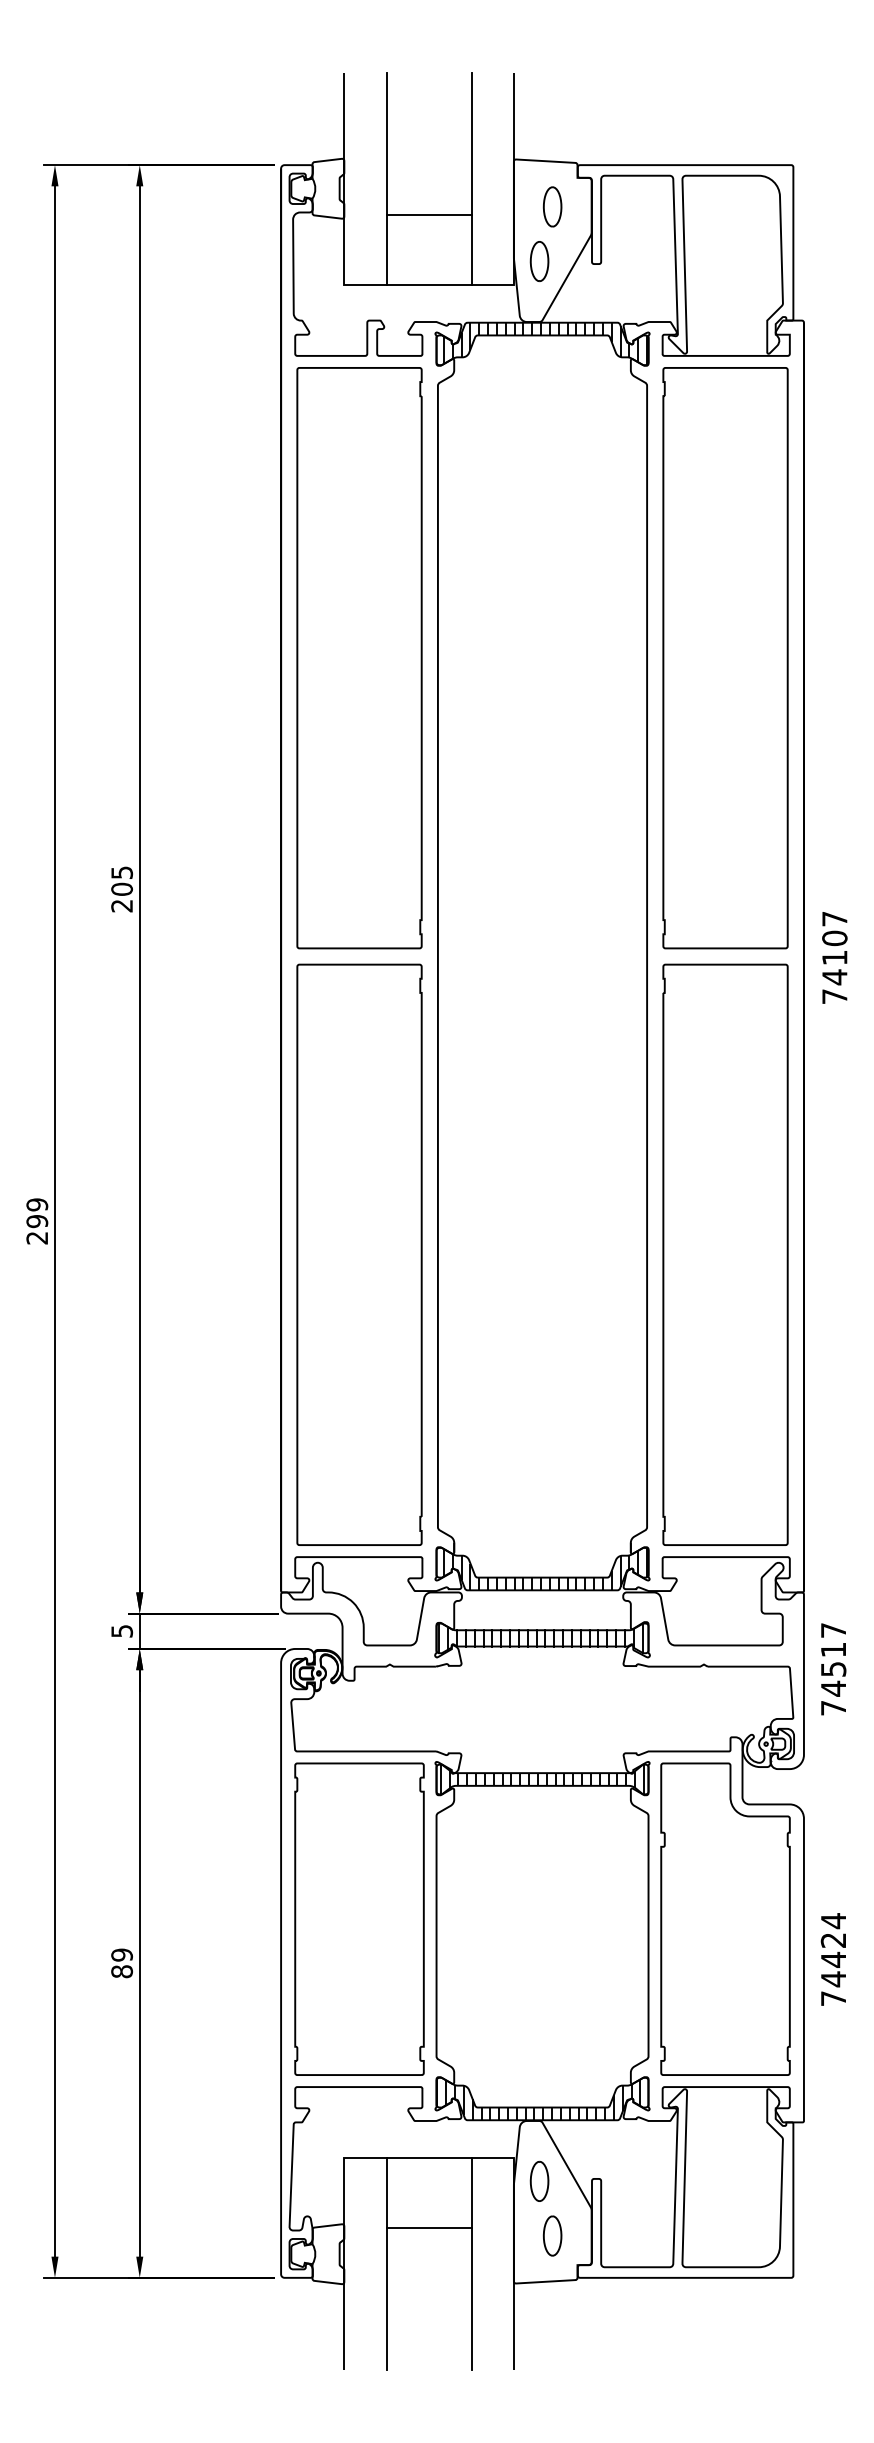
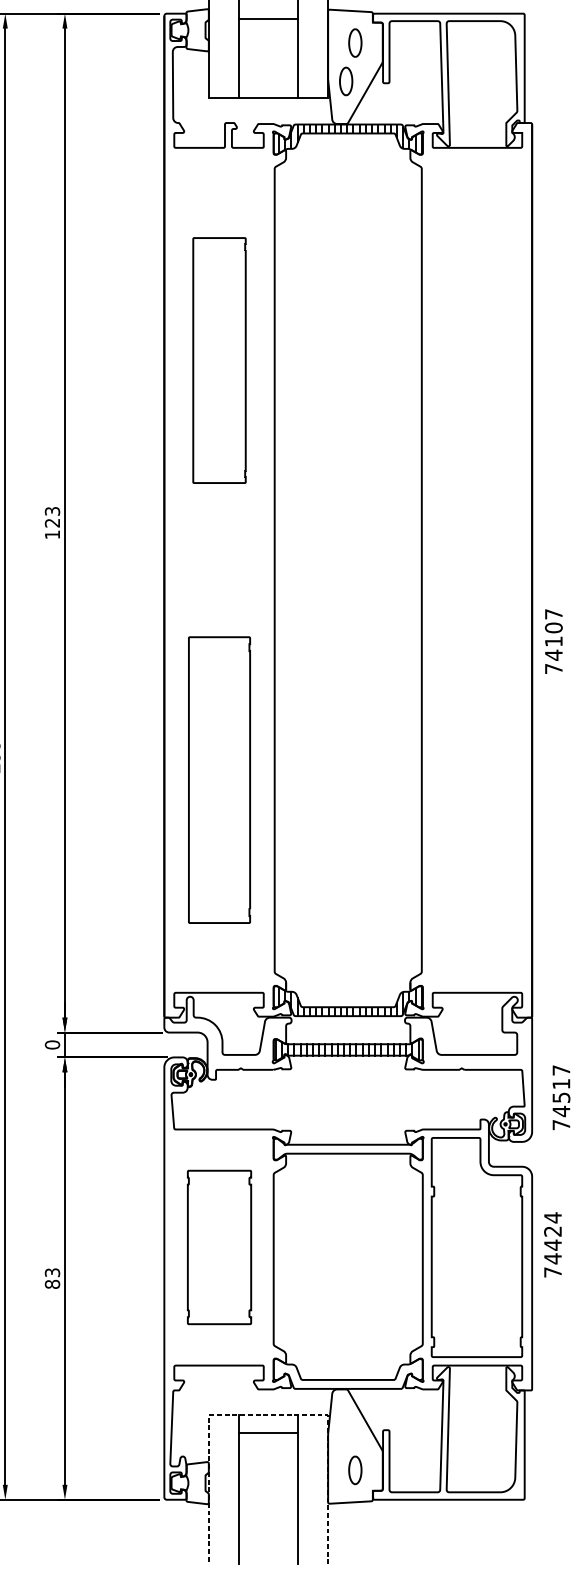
line: (428, 214) -> (268, 18), moved
part: (359, 658) -> (219, 360), size x0.6
part: (725, 658) -> (476, 360), removed
text: (121, 889) -> (52, 523), 205 -> 123
text: (834, 957) -> (553, 641), moved
part: (359, 1254) -> (219, 779), size x0.7
part: (725, 1254) -> (476, 779), removed
text: (122, 1630) -> (52, 1044), 5 -> 0
text: (833, 1669) -> (561, 1097), moved
hatch: (541, 1779) -> (347, 1149), removed
part: (359, 1918) -> (219, 1246), size x0.7
text: (121, 1954) -> (52, 1272), 89 -> 83
text: (832, 1959) -> (552, 1244), moved
hatch: (538, 2099) -> (345, 1374), removed
line: (429, 2157) -> (268, 1415), solid -> dashed
part: (539, 2180) -> (346, 1431), removed
line: (428, 2228) -> (268, 1432), moved

